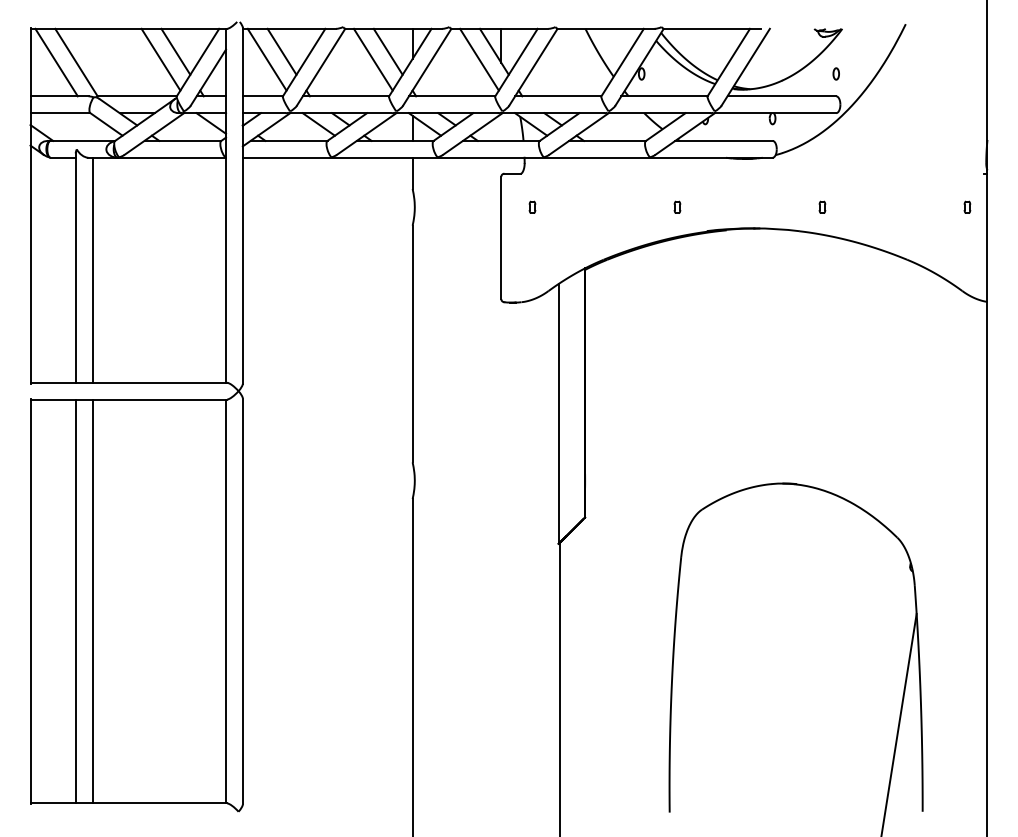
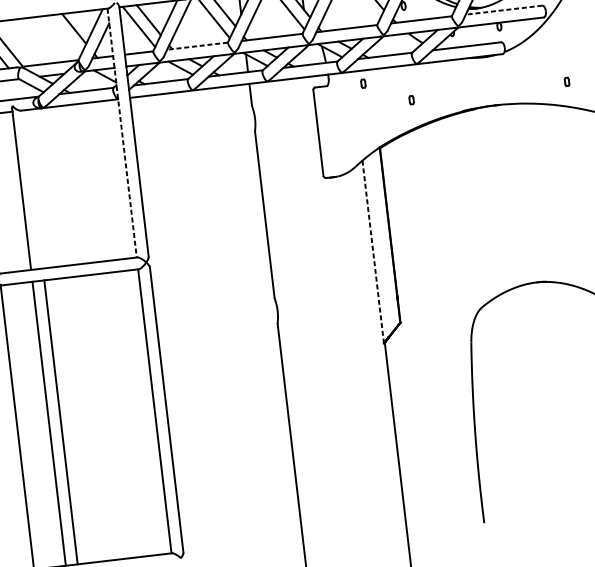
line: (160, 59) -> (64, 35), removed
line: (345, 96) -> (197, 46), solid -> dashed
line: (781, 96) -> (503, 10), solid -> dashed
line: (226, 205) -> (122, 132), solid -> dashed
part: (532, 206) -> (363, 83), moved
part: (677, 206) -> (411, 99), moved
part: (822, 206) -> (567, 81), moved
line: (92, 269) -> (33, 188), removed
line: (558, 413) -> (373, 251), solid -> dashed

